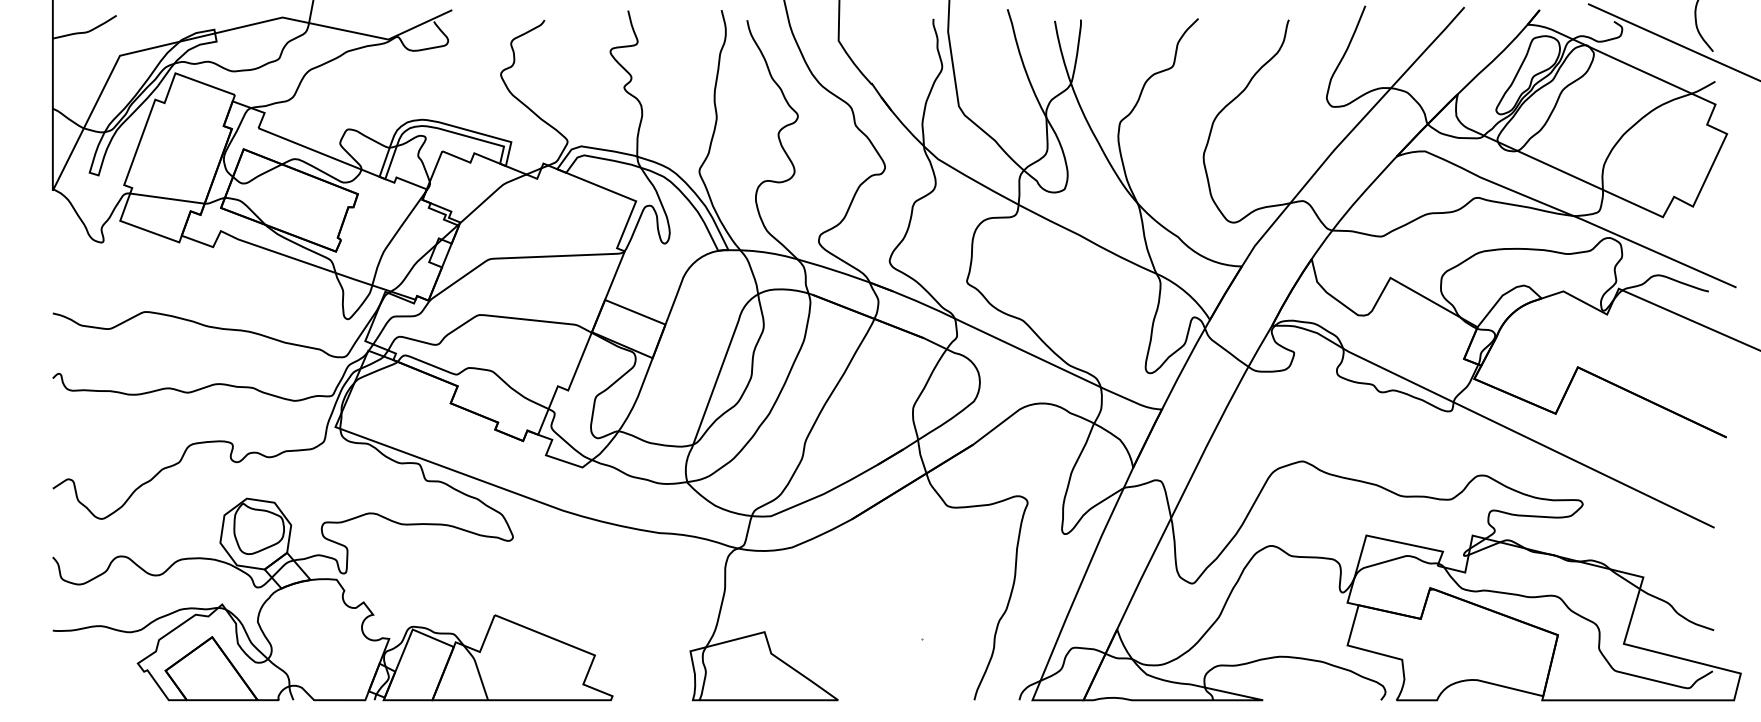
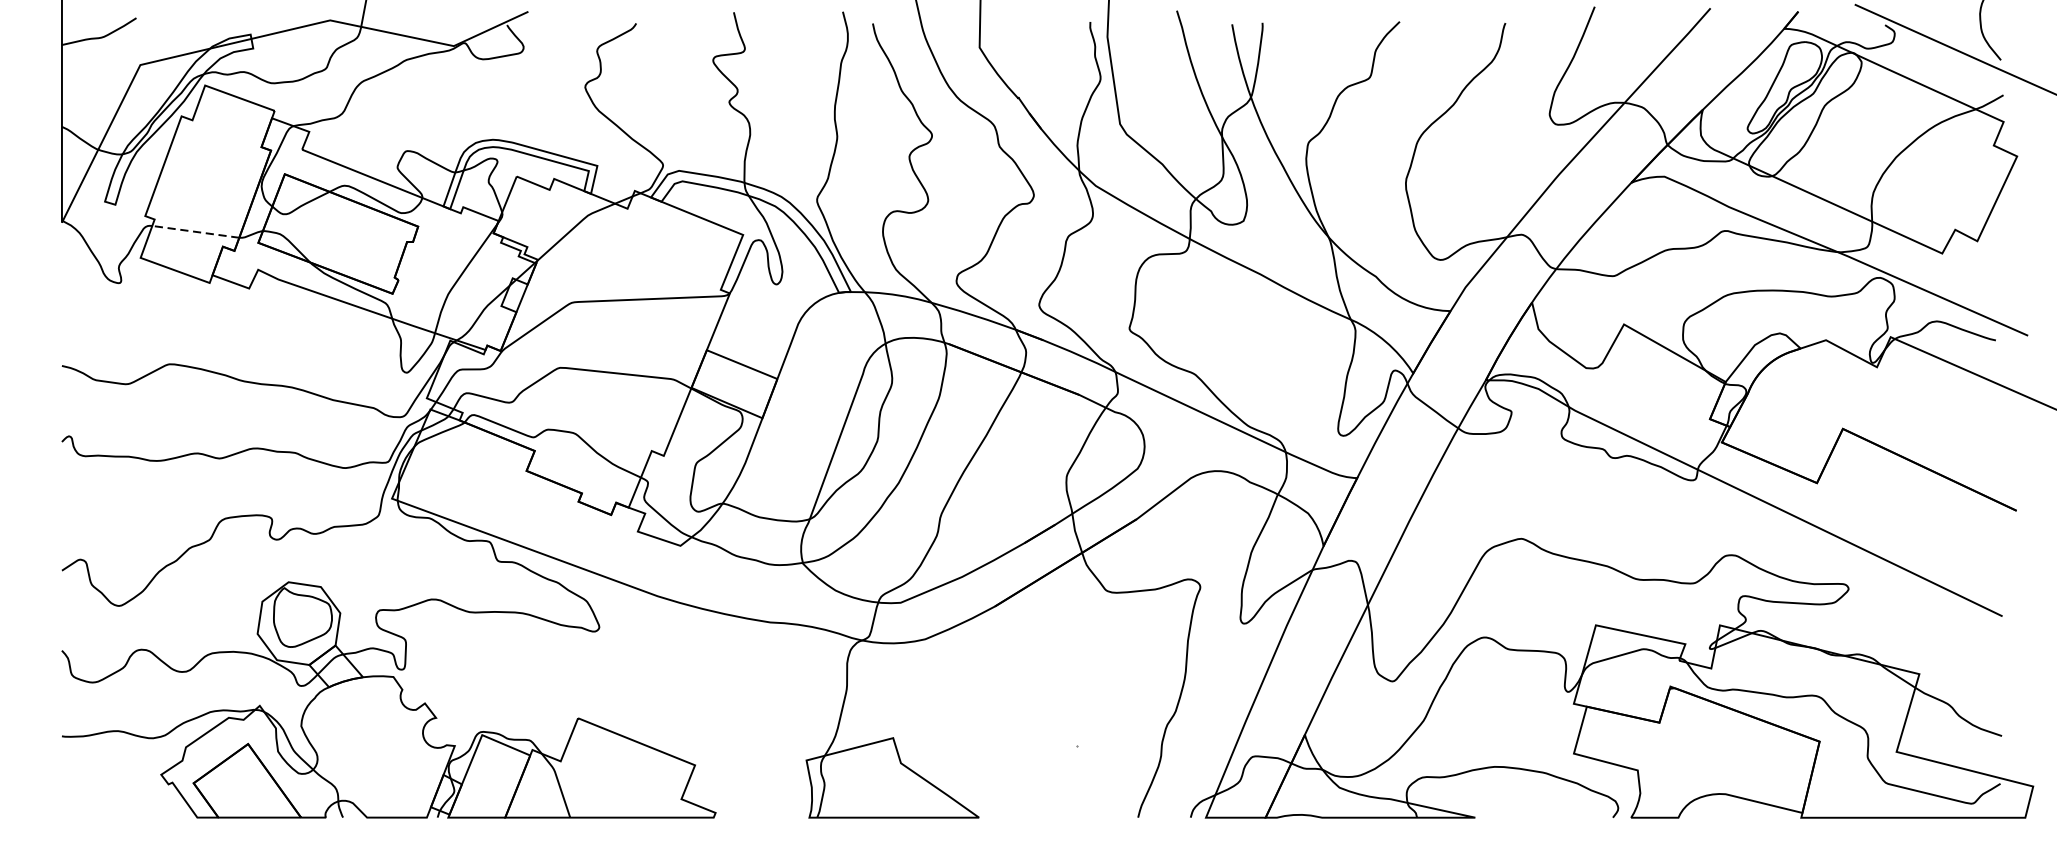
line: (167, 198) -> (195, 231), solid -> dashed

